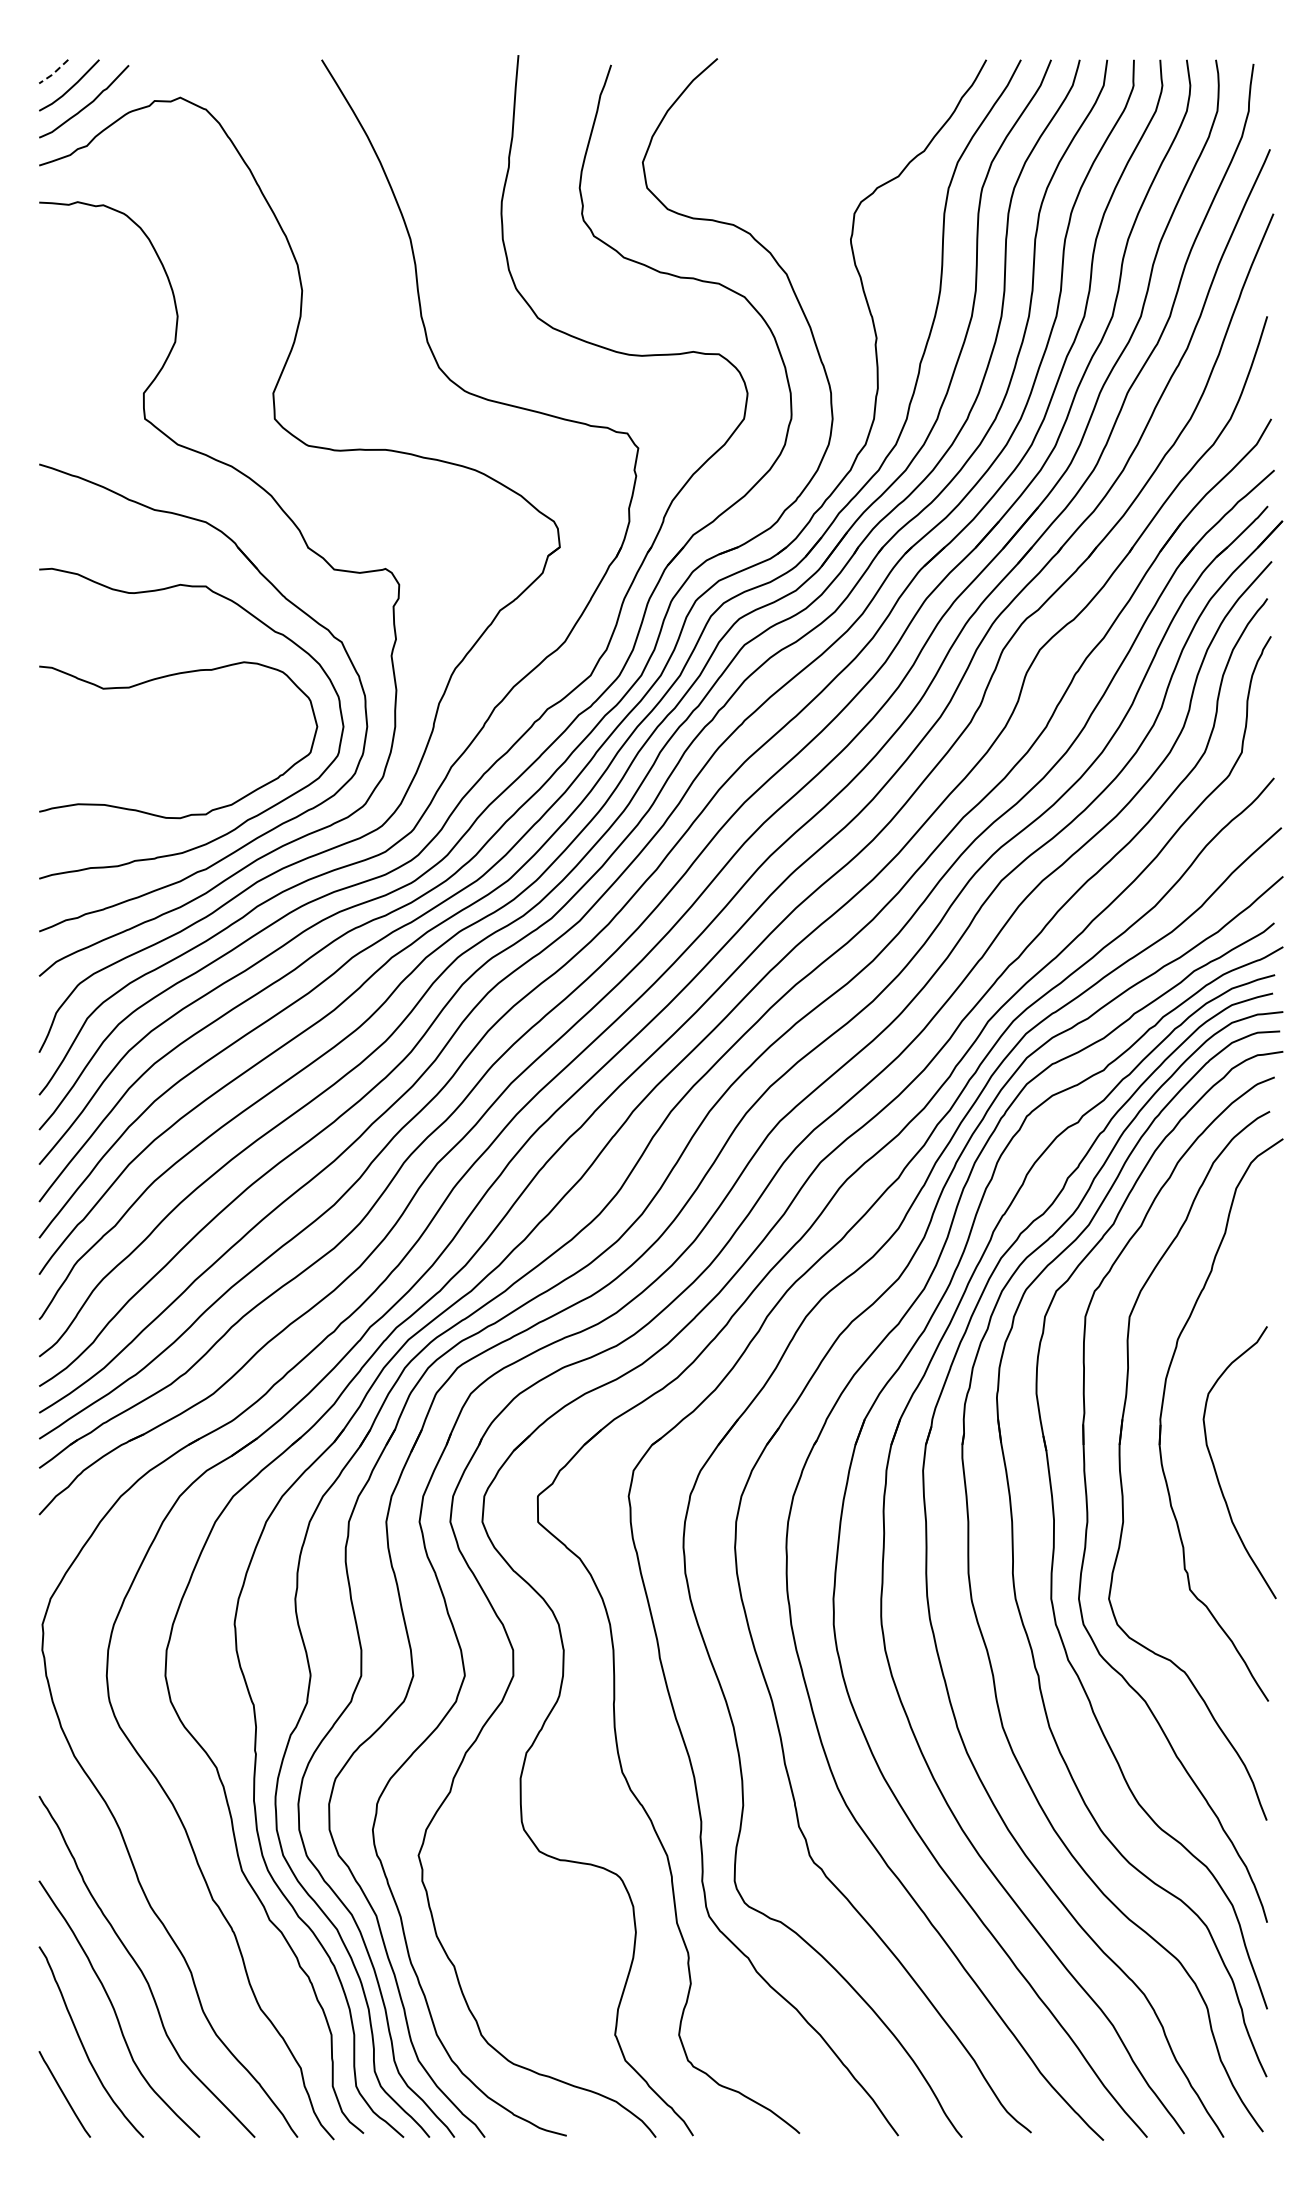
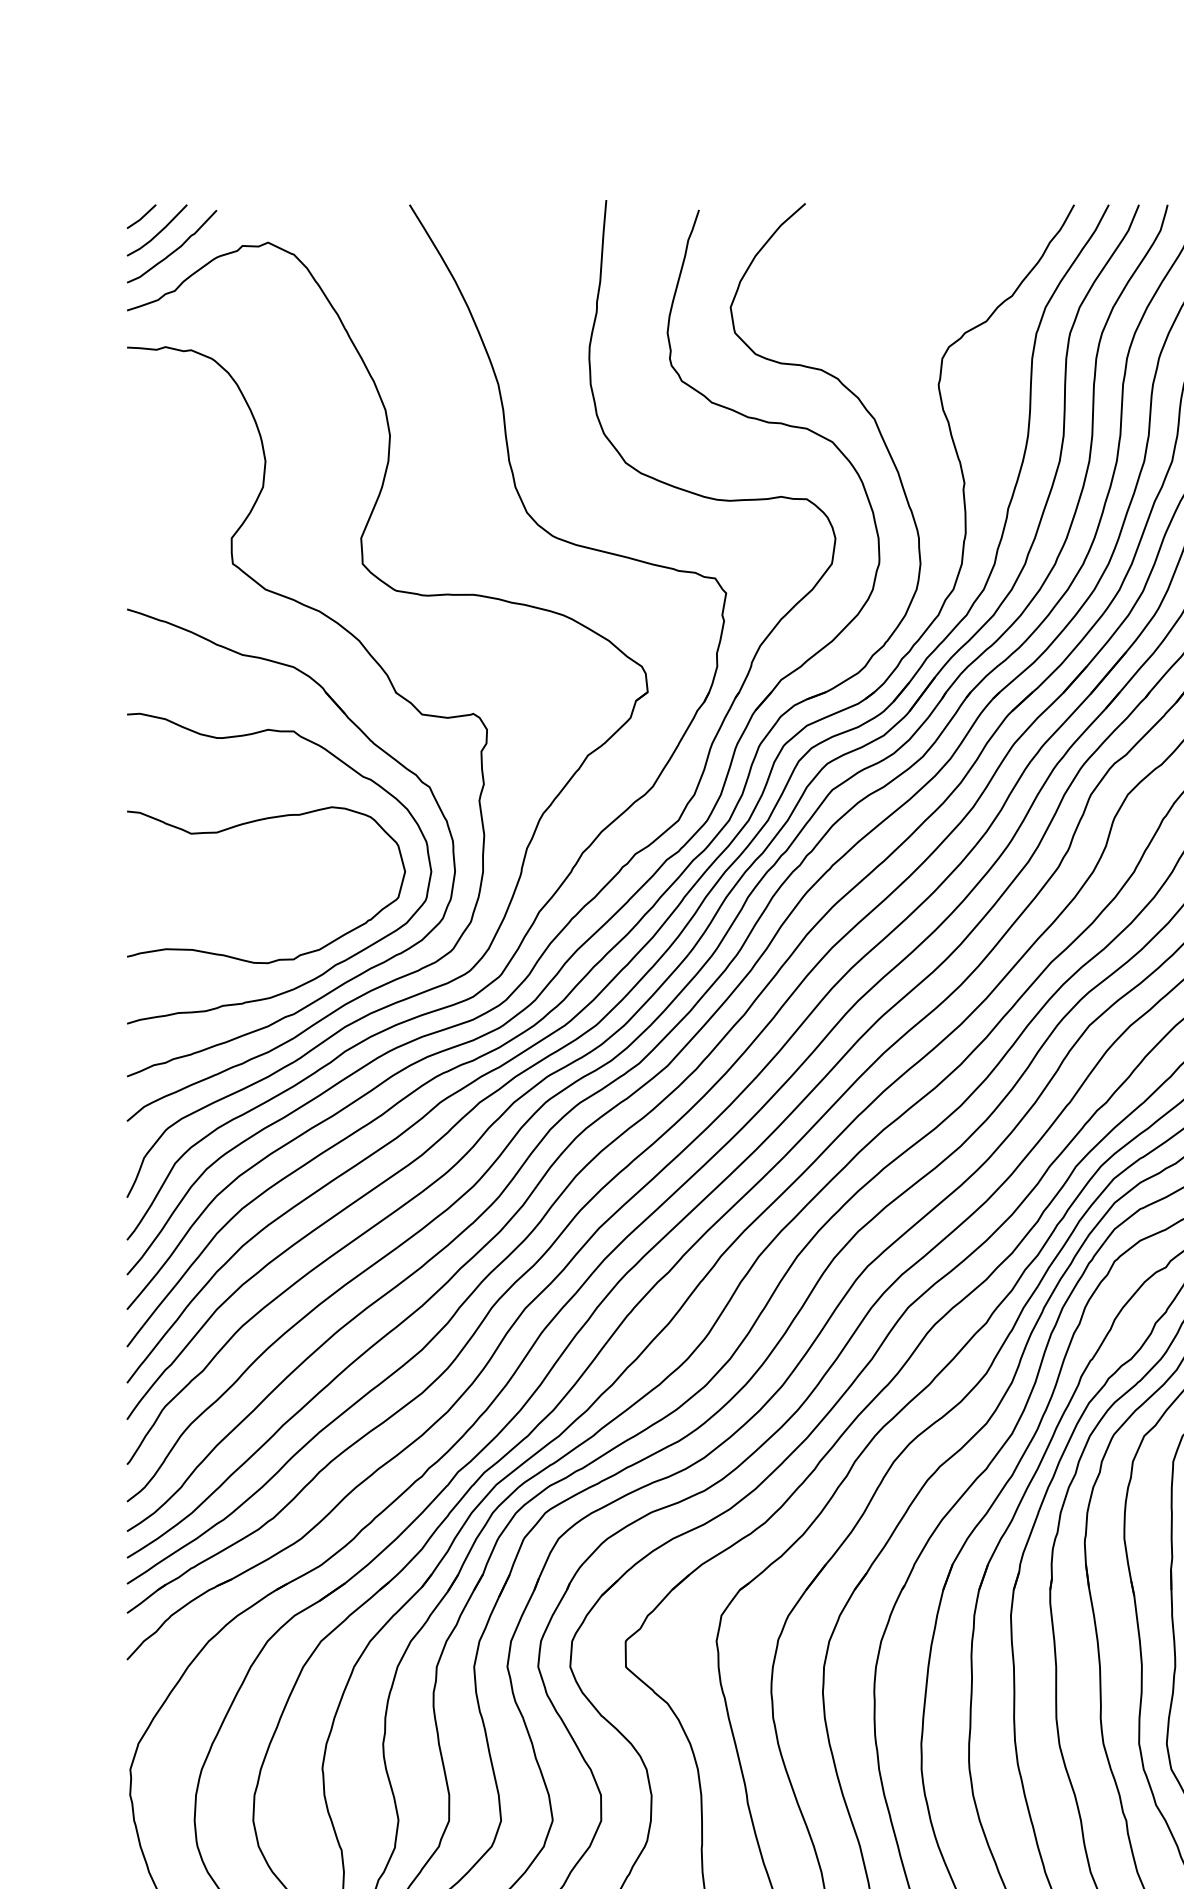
line: (54, 73) -> (142, 218), dashed -> solid

